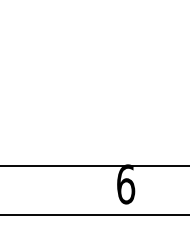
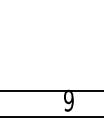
text: (125, 183) -> (68, 100), 6 -> 9

